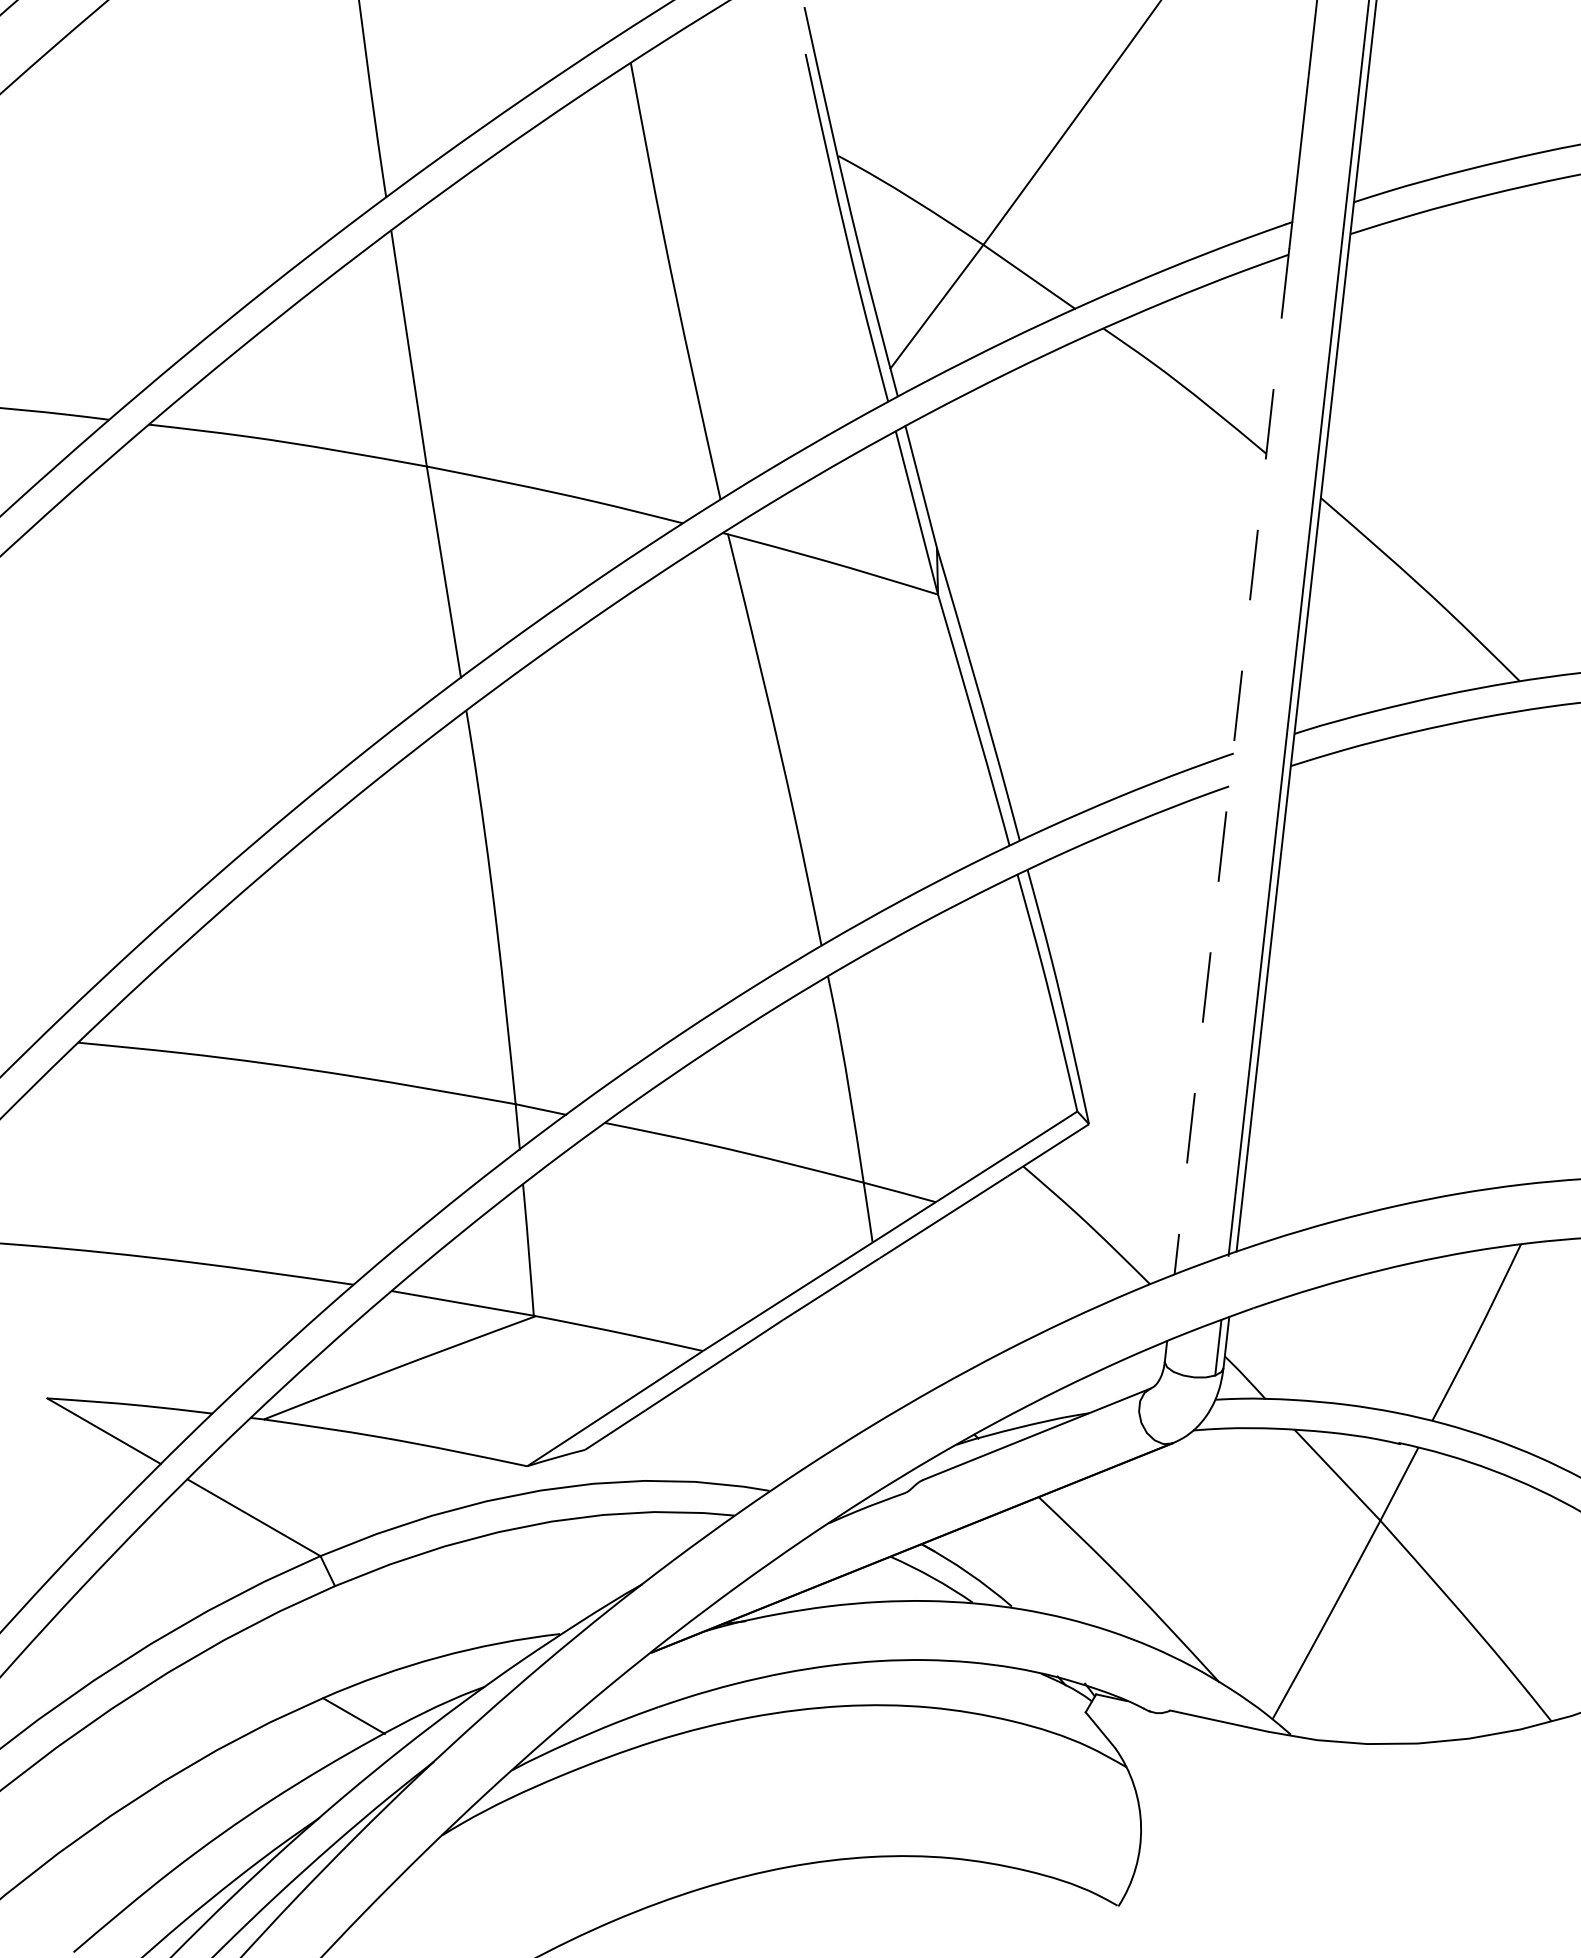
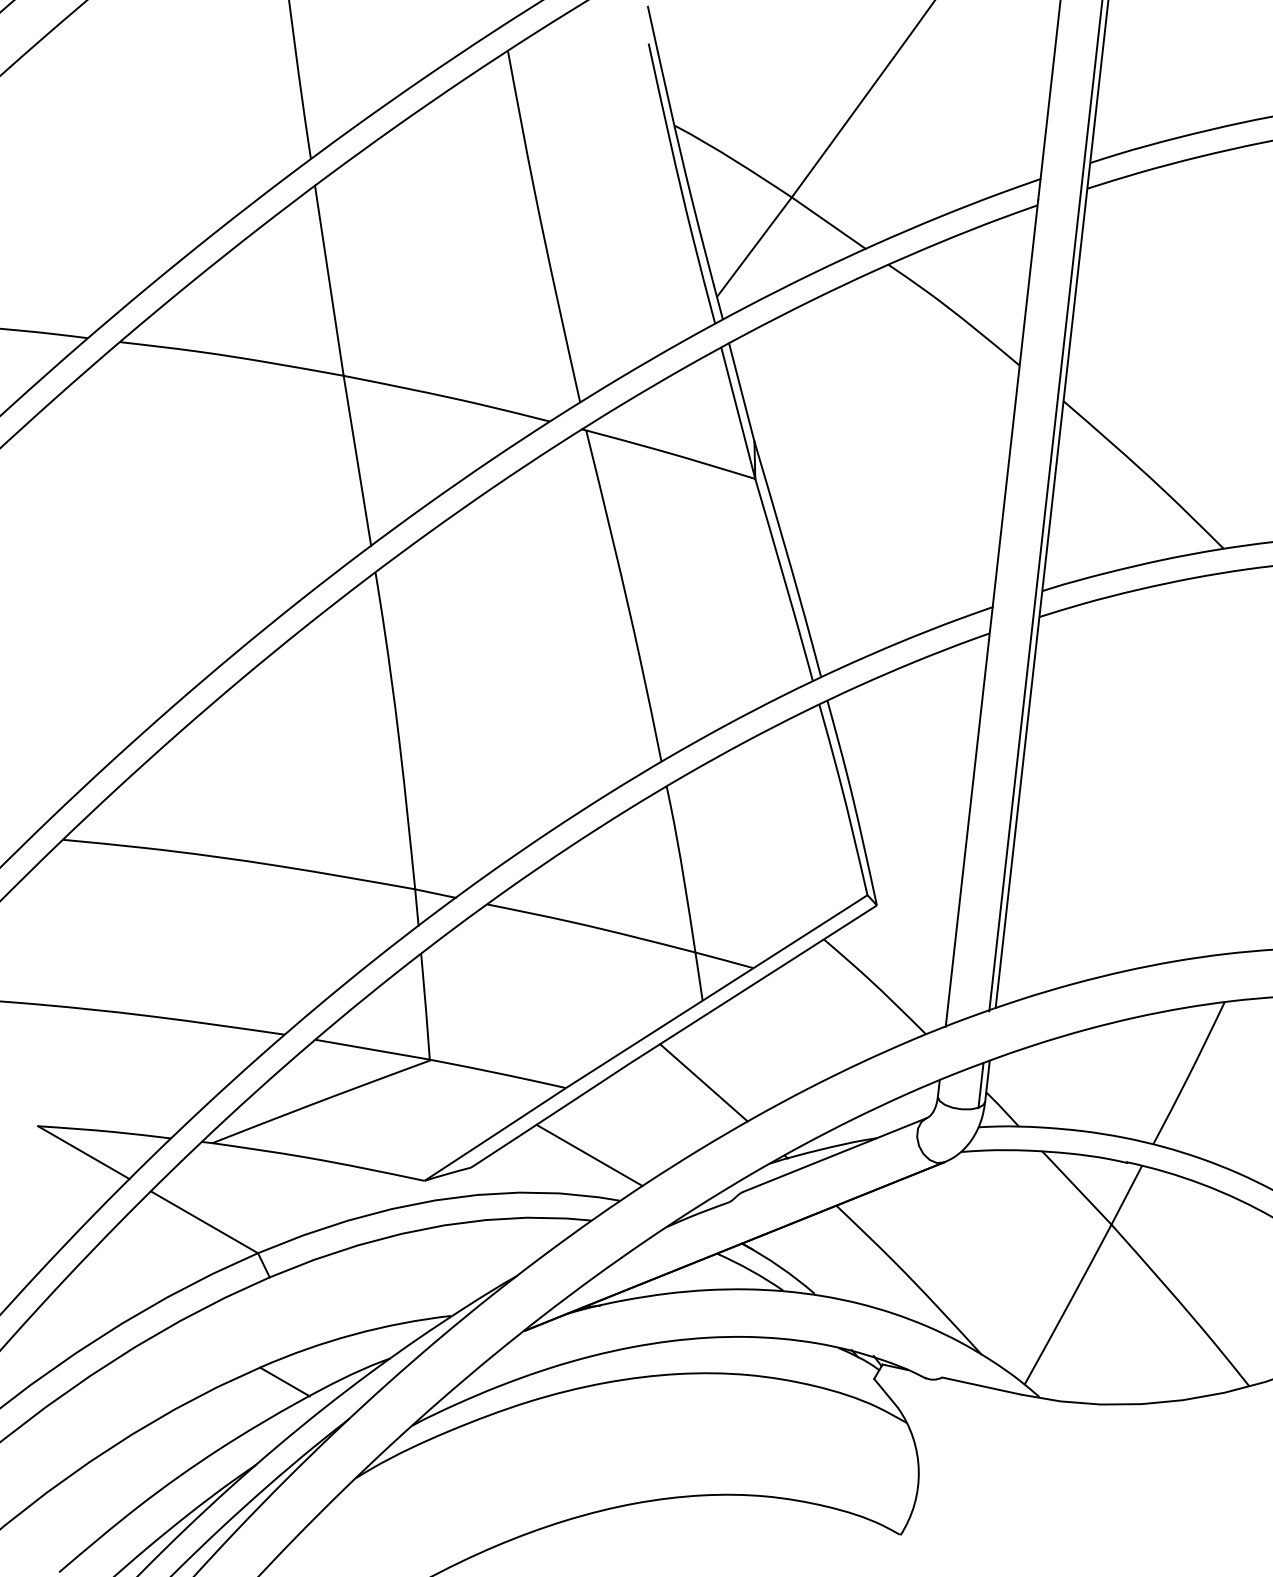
line: (1231, 761) -> (991, 613), dashed -> solid
line: (873, 1344) -> (703, 1082), added
line: (732, 1434) -> (589, 1155), added

